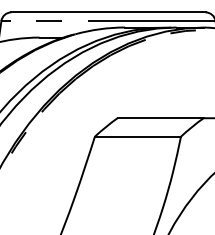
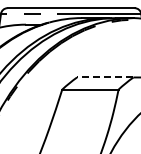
line: (159, 118) -> (104, 77), solid -> dashed

